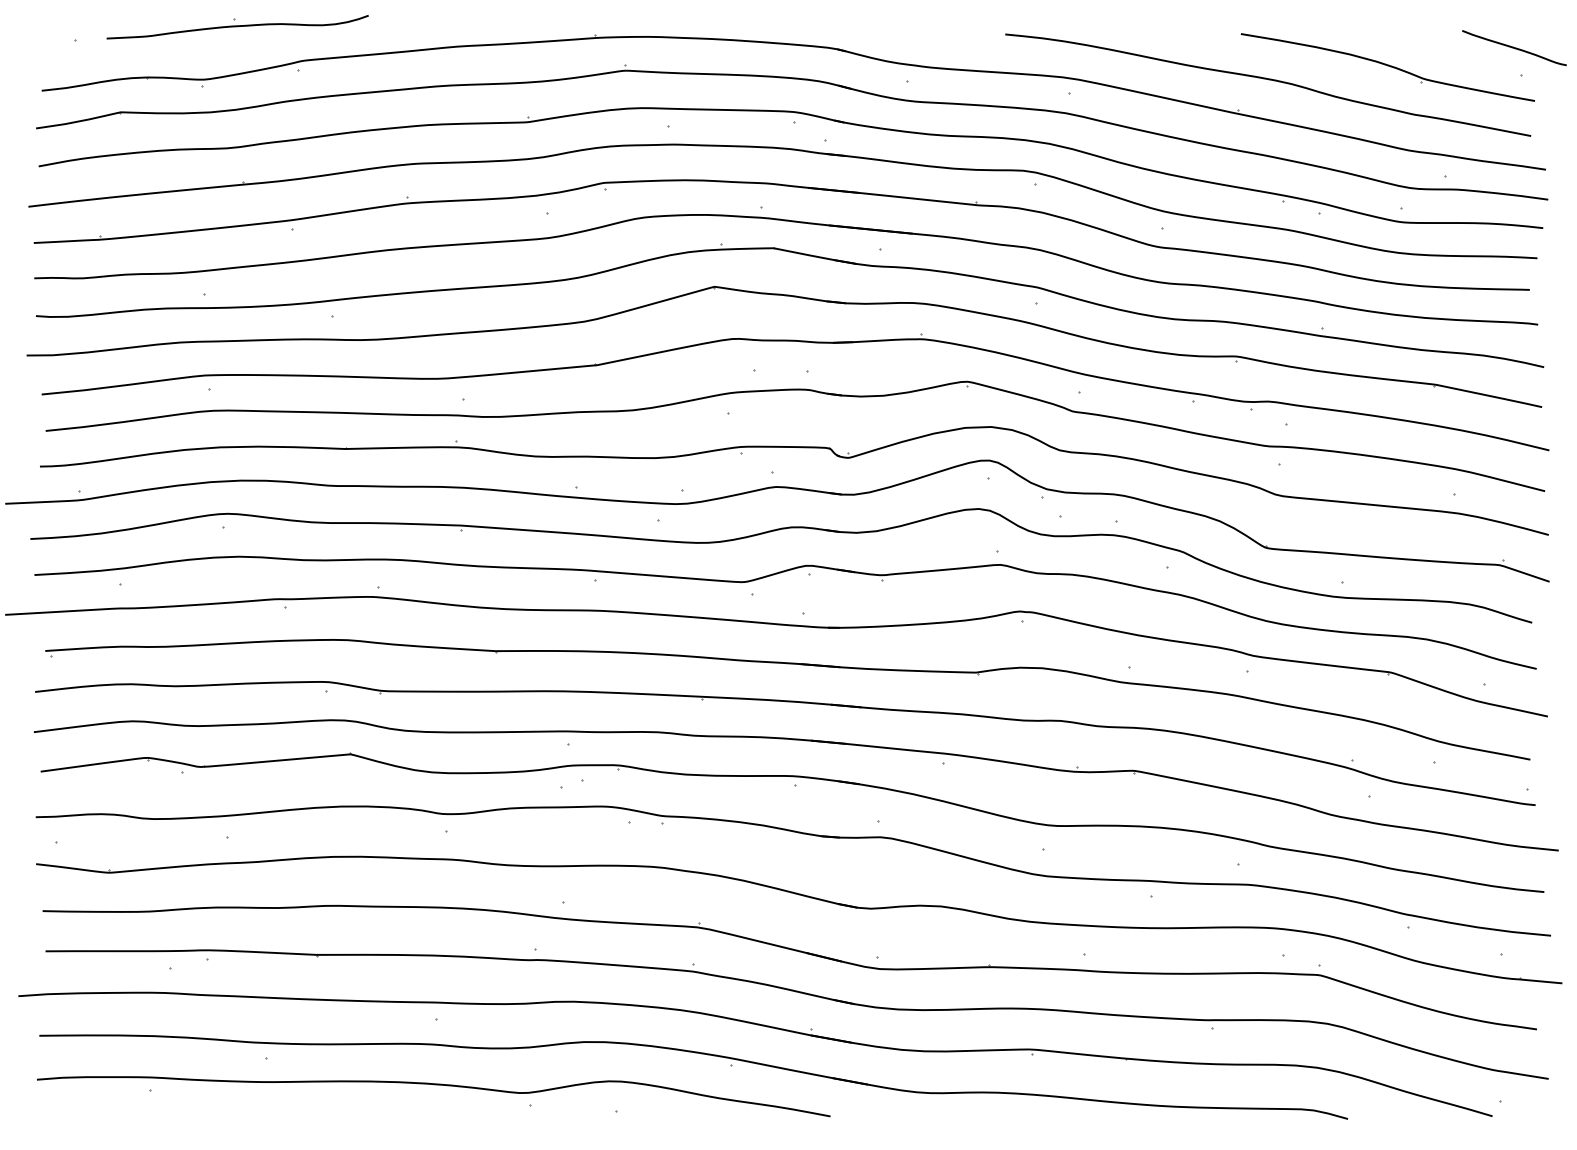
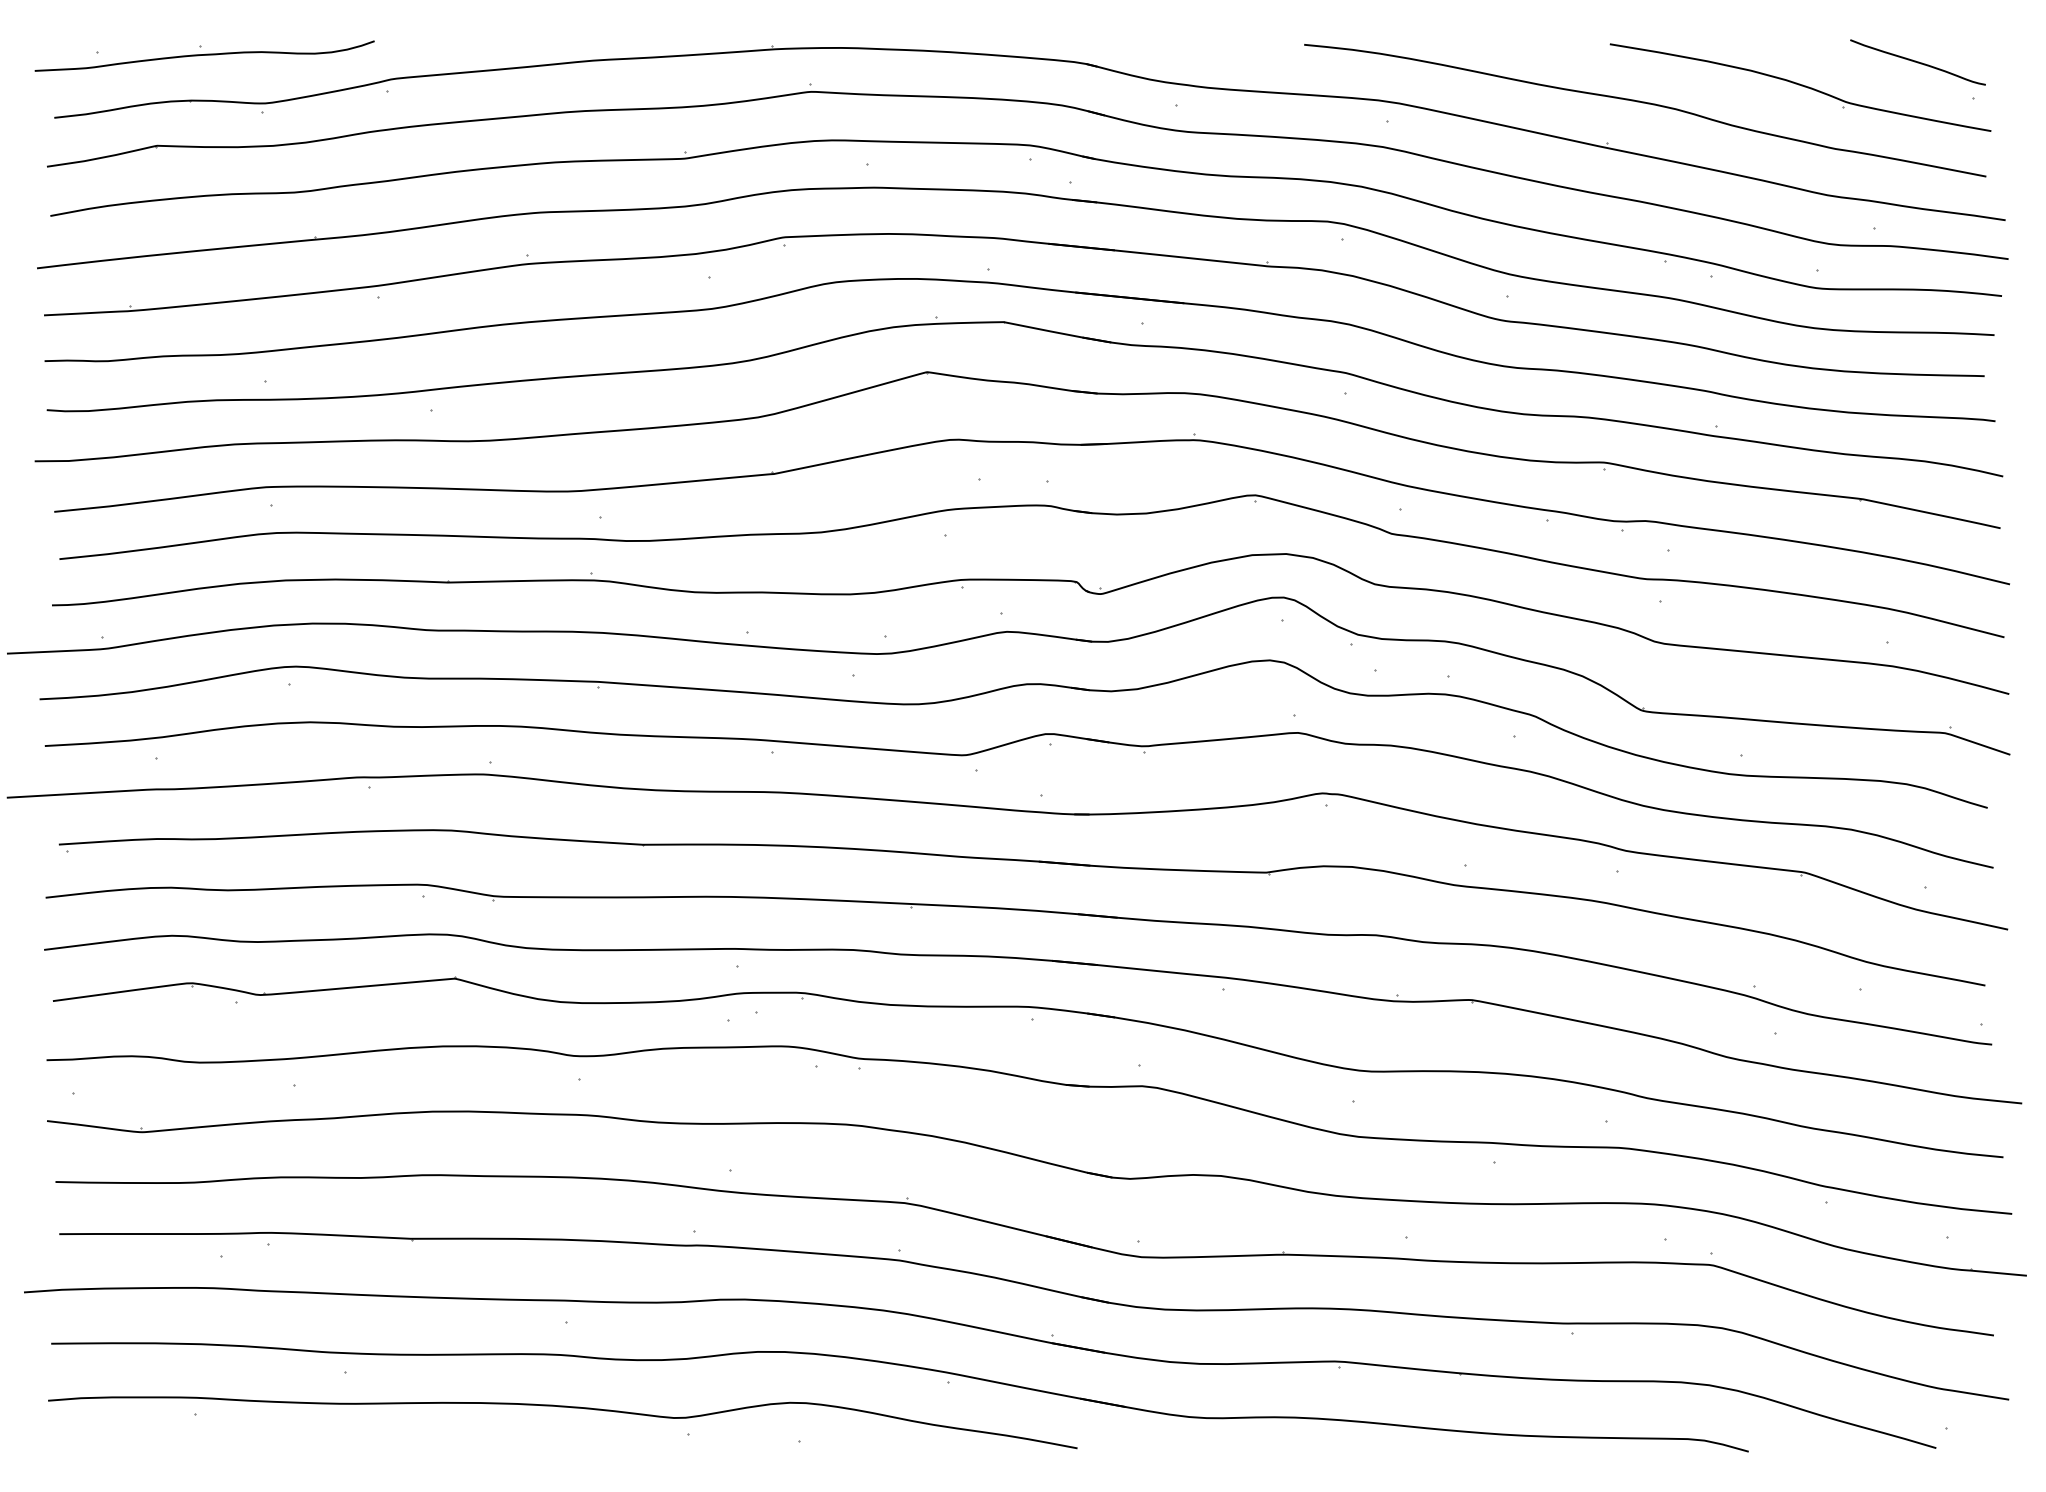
part: (237, 27) -> (204, 56), moved
curve: (1514, 48) -> (1918, 63), moved

